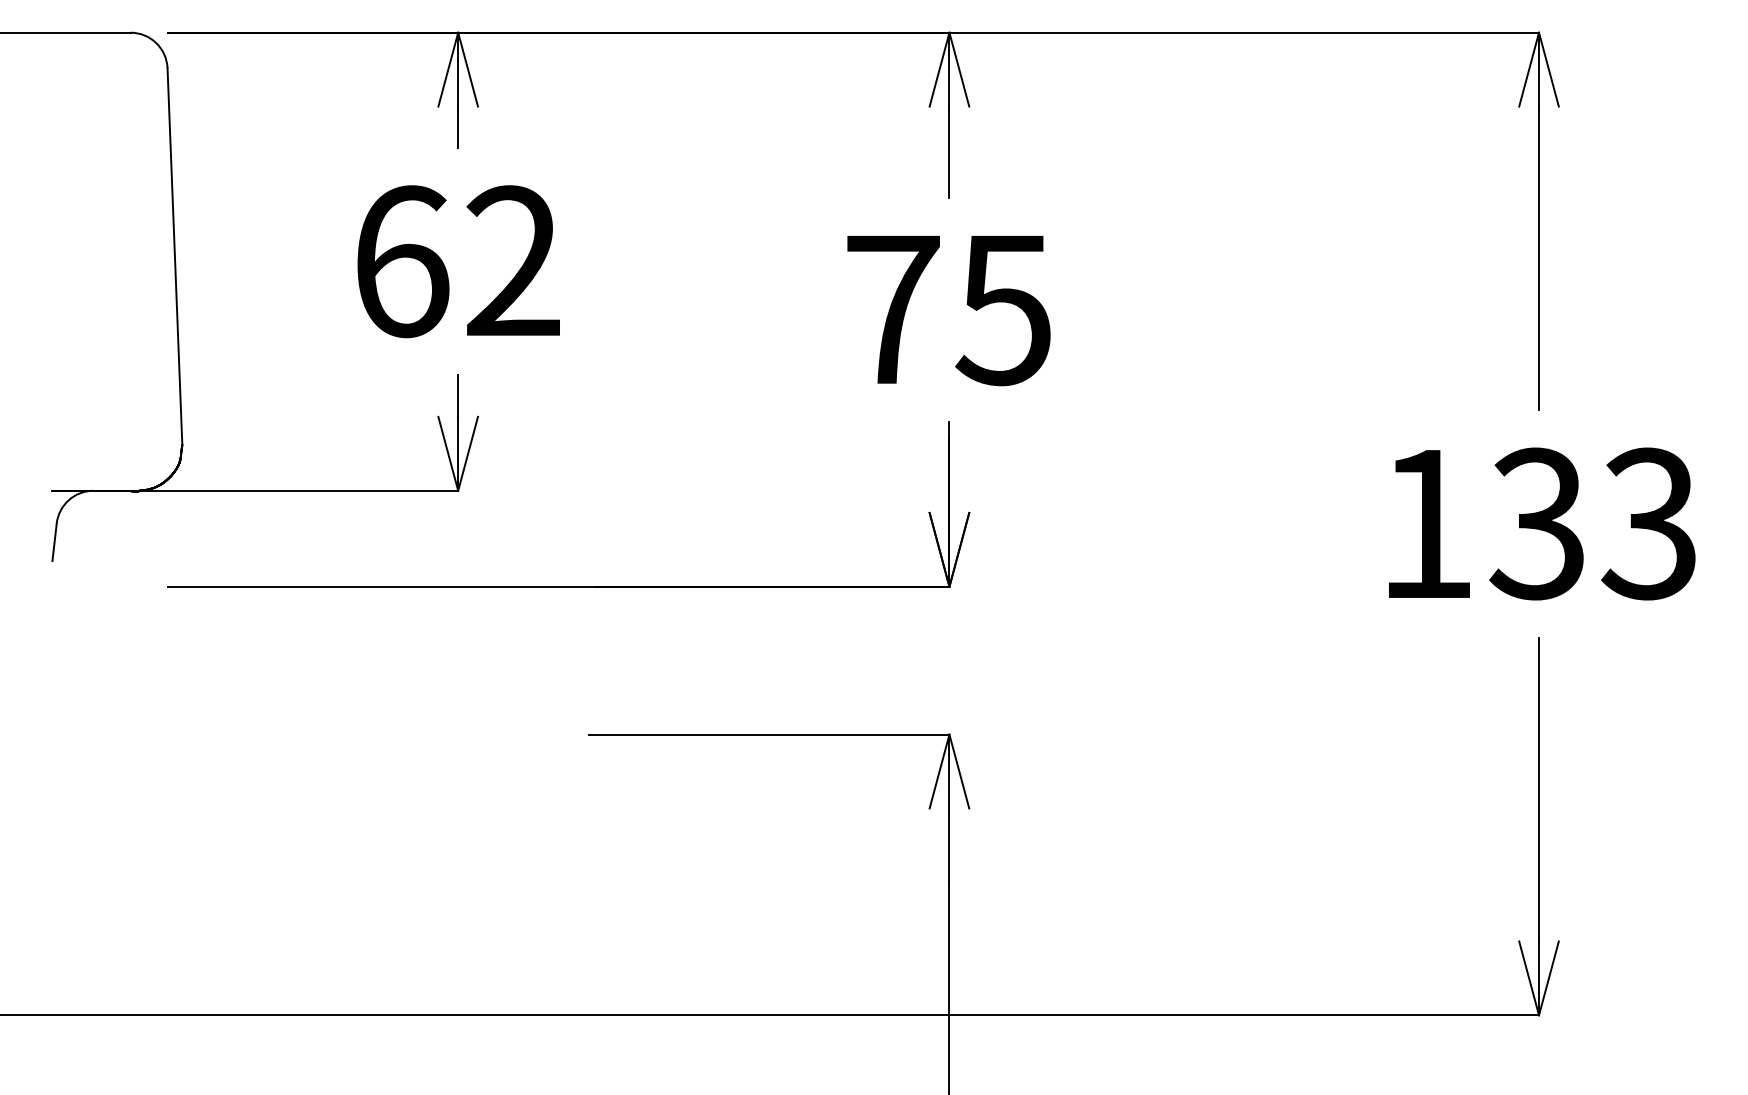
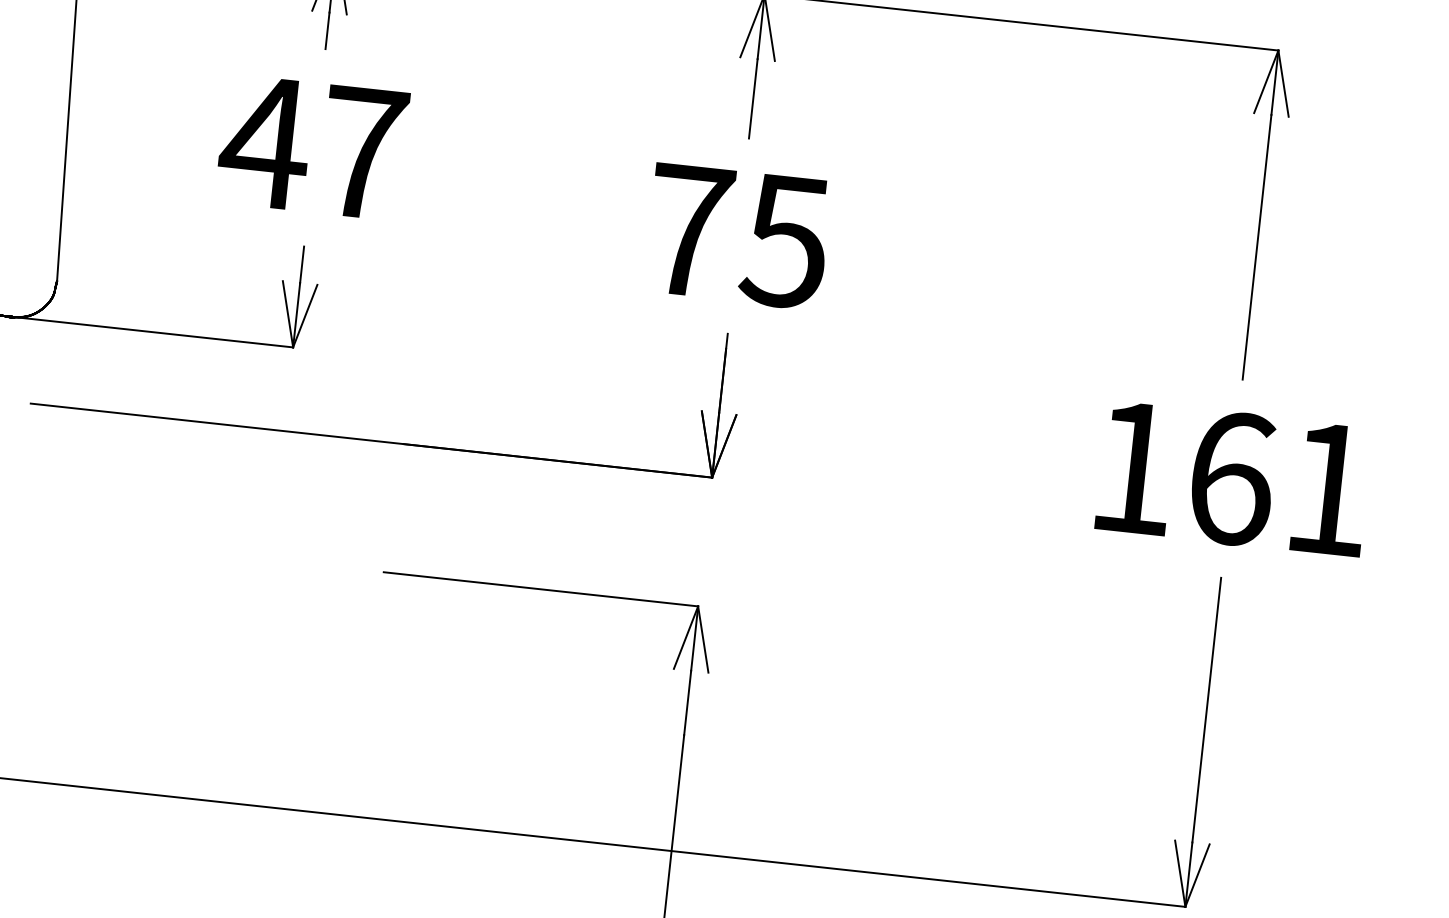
text: (455, 261) -> (312, 147), 62 -> 47
text: (1592, 523) -> (1278, 483), 133 -> 161

